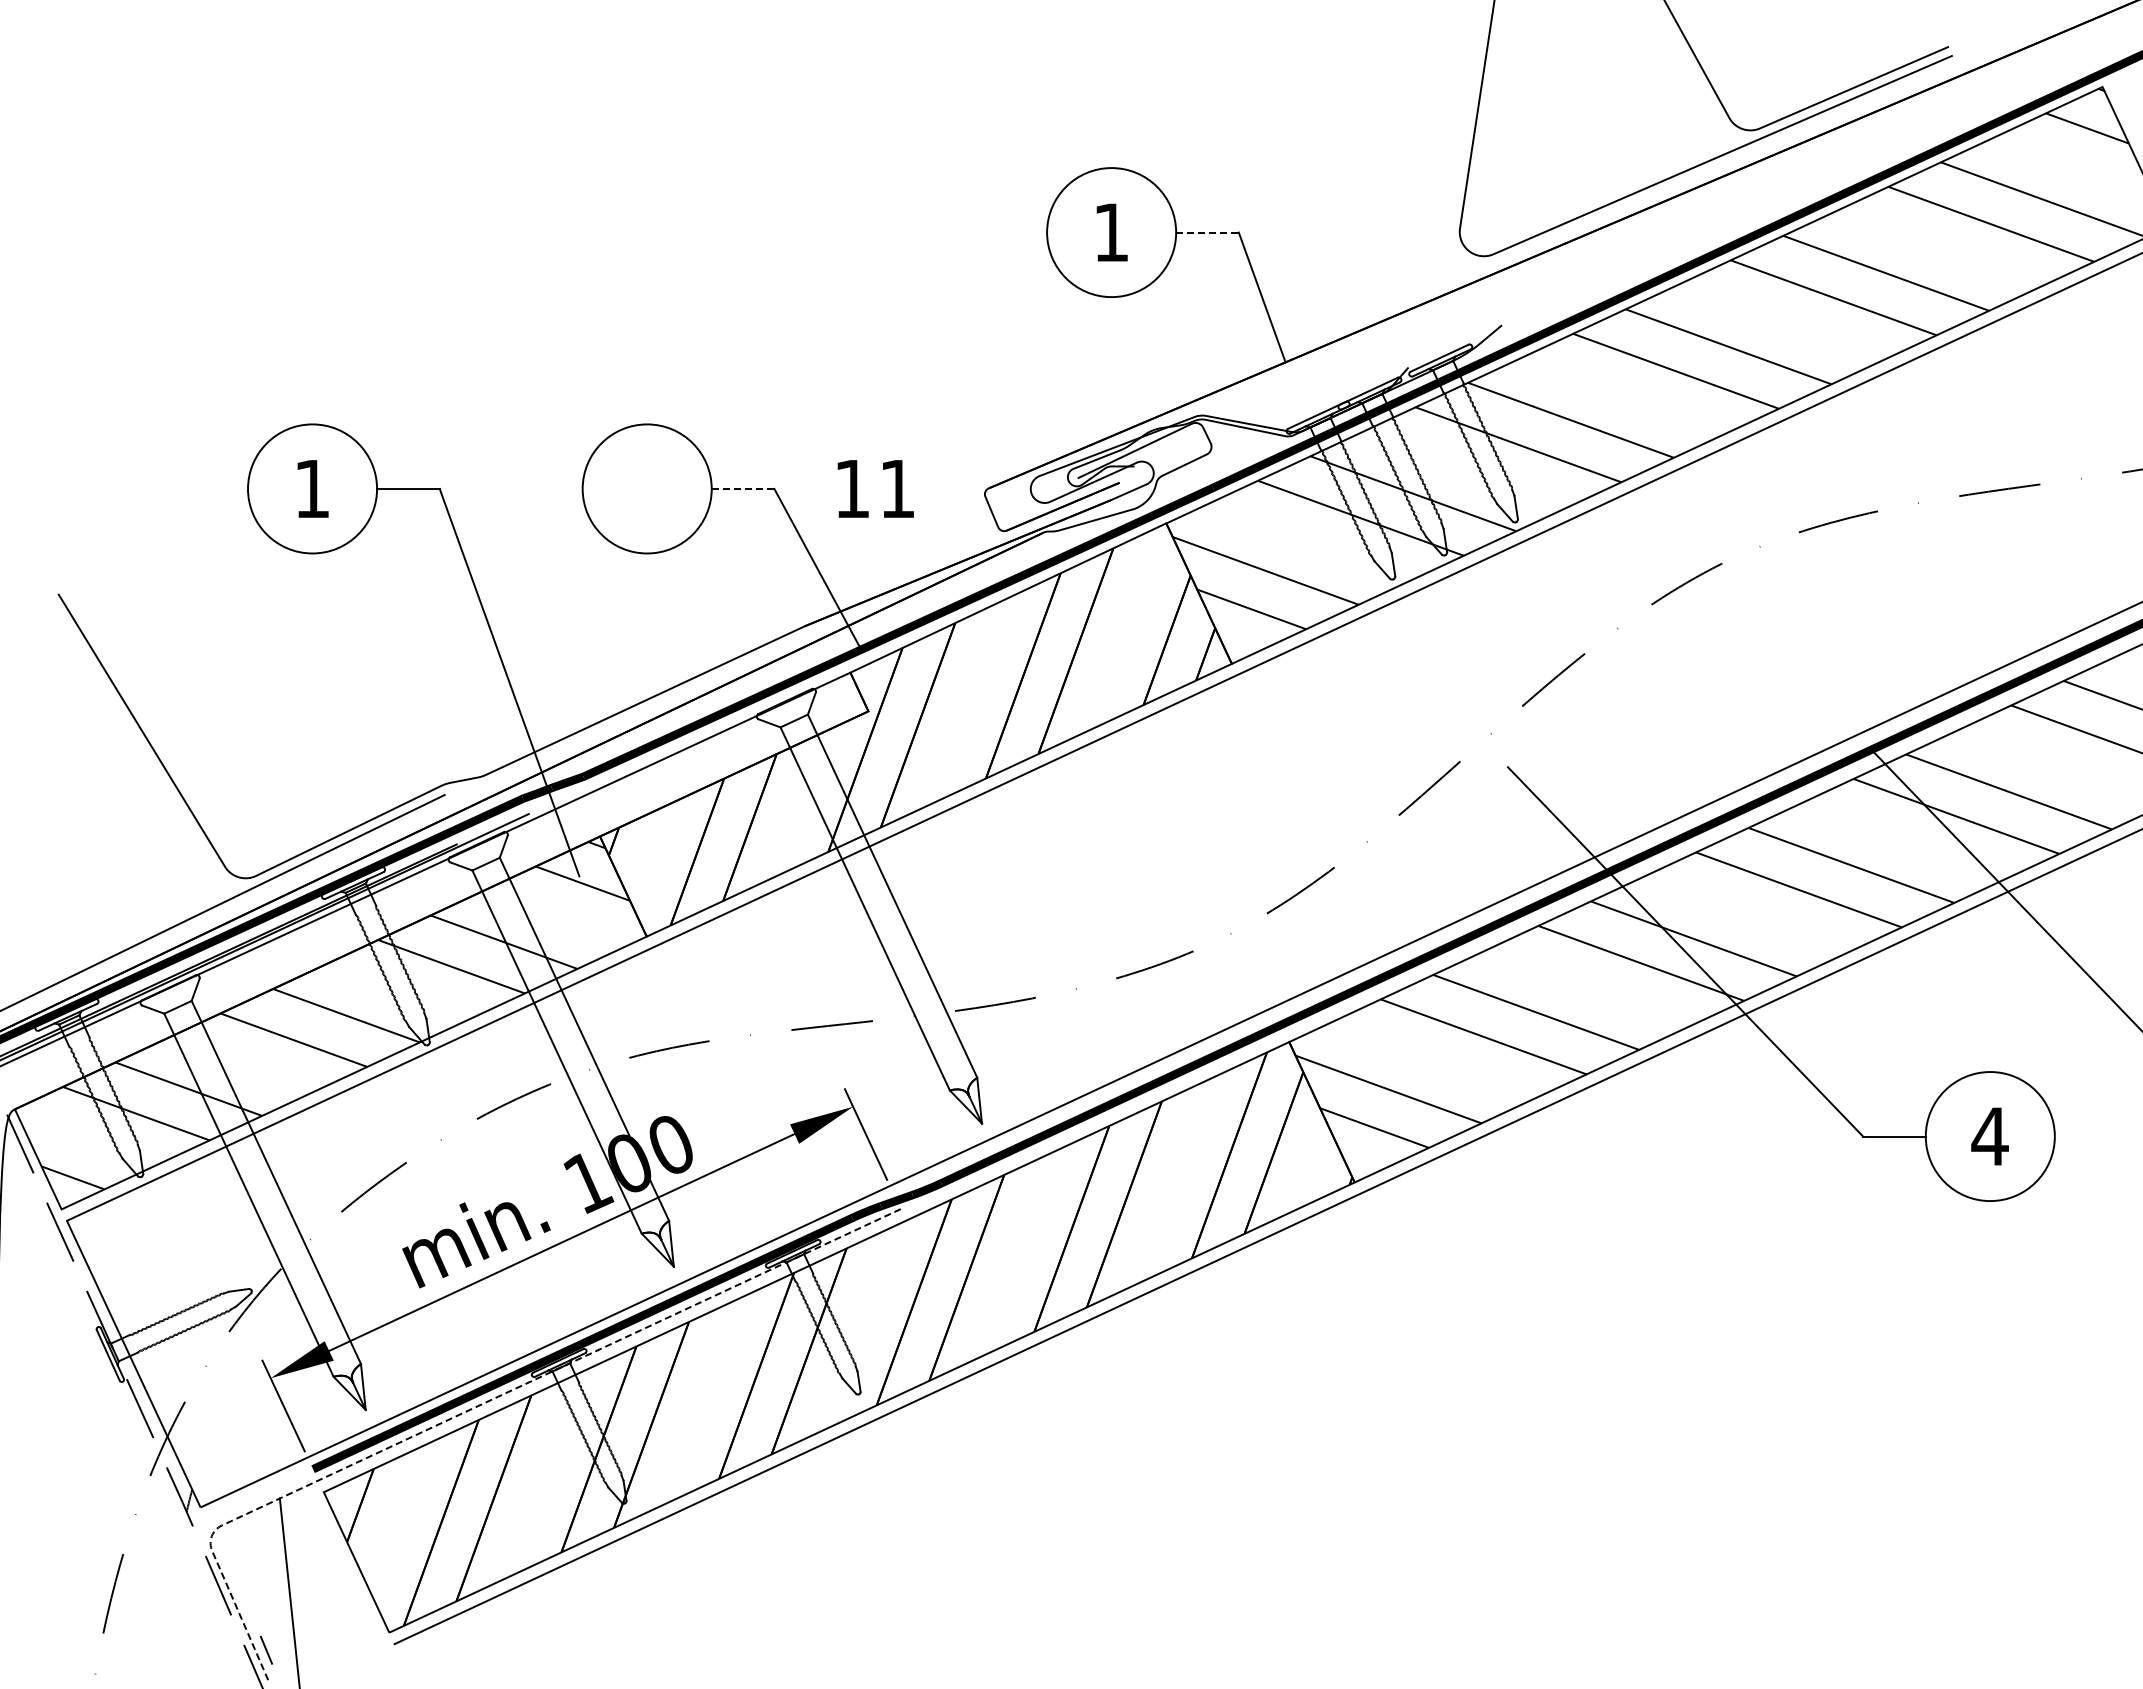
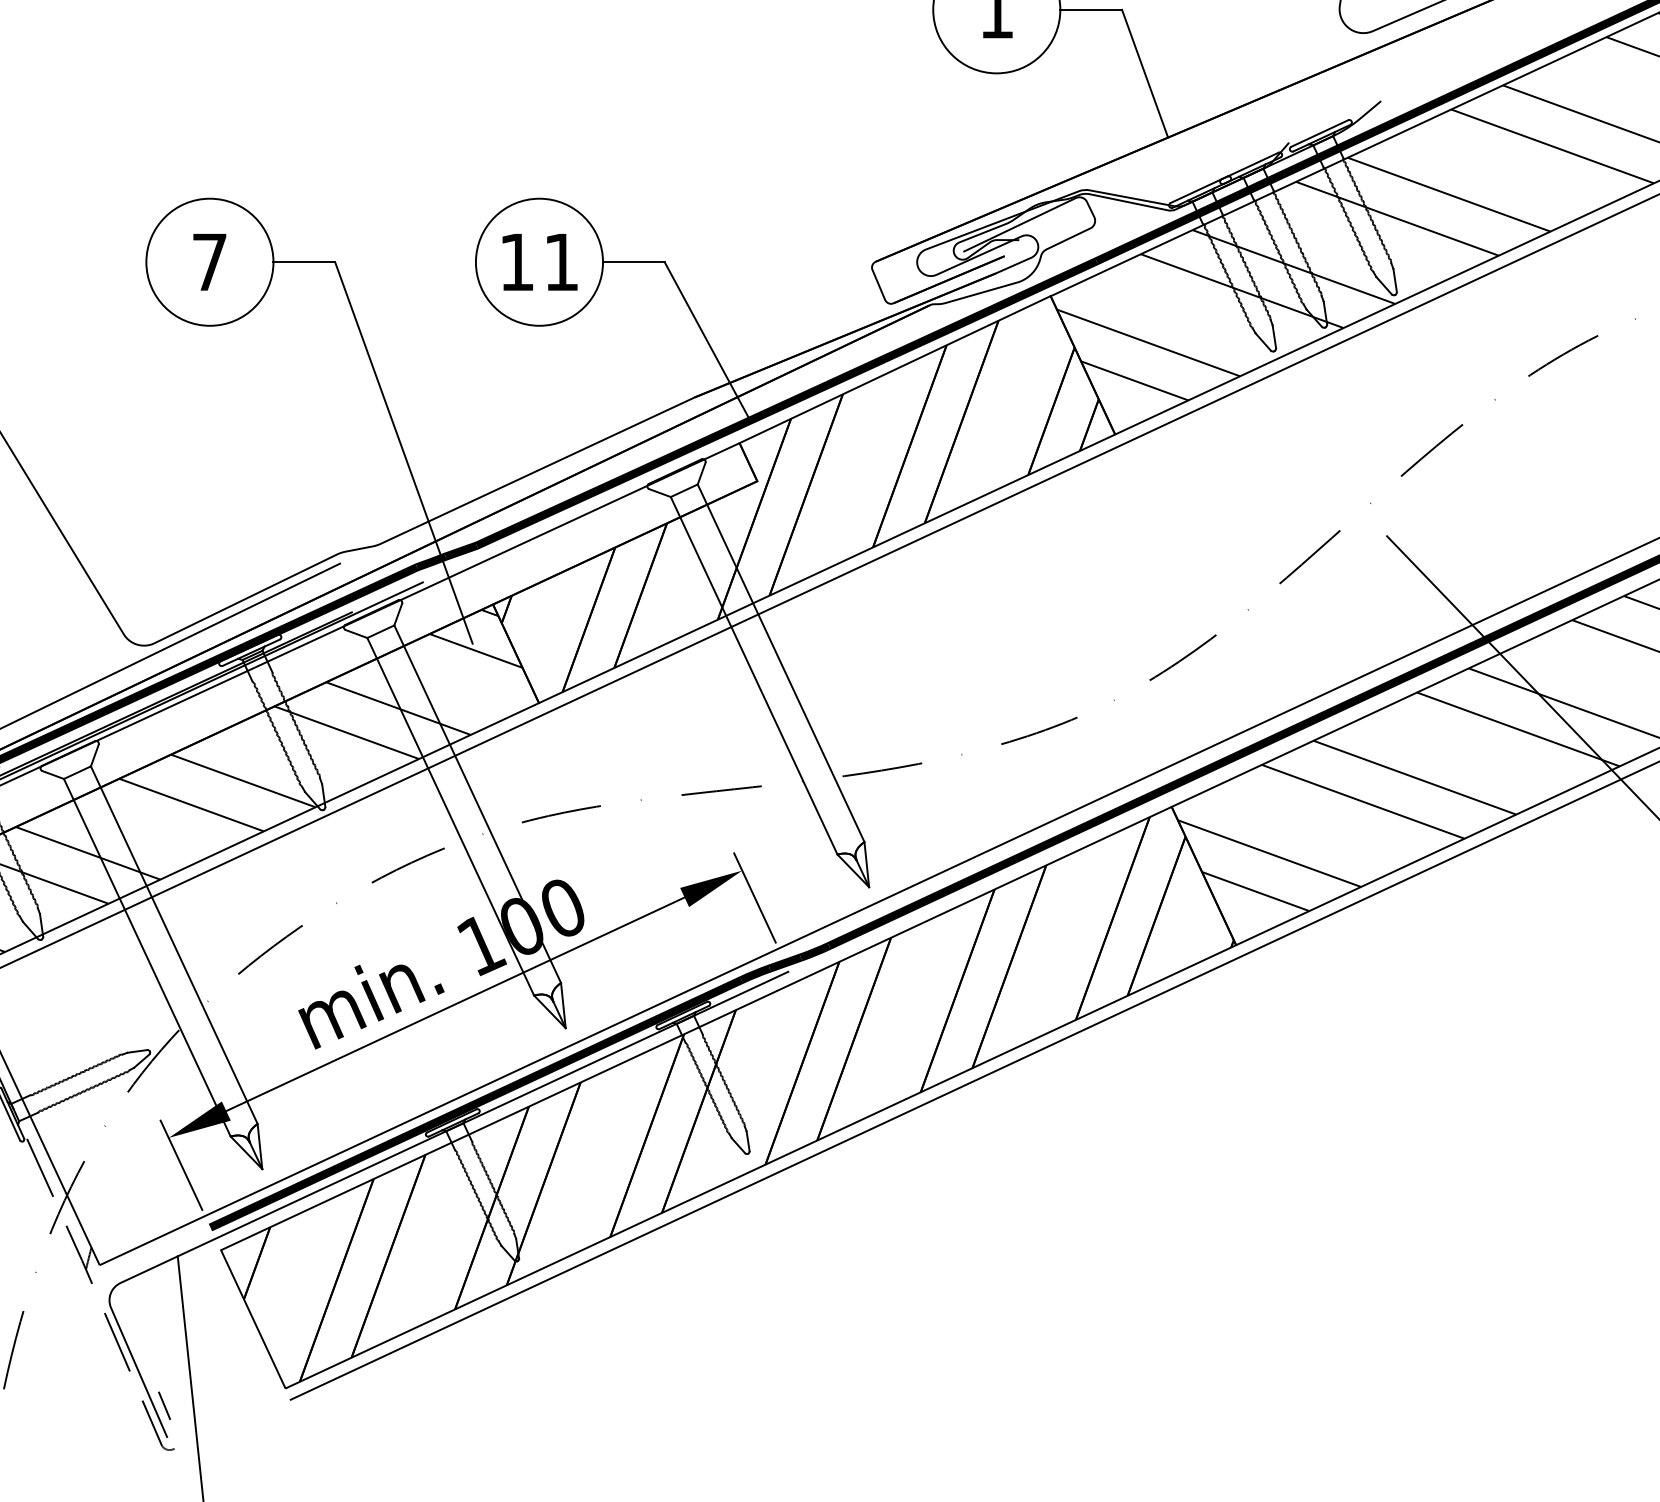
line: (1207, 232) -> (1091, 9), dashed -> solid
text: (312, 488) -> (209, 261), 1 -> 7
line: (743, 488) -> (634, 261), dashed -> solid
text: (875, 488) -> (539, 261), moved
line: (477, 1406) -> (372, 1165), dashed -> solid

